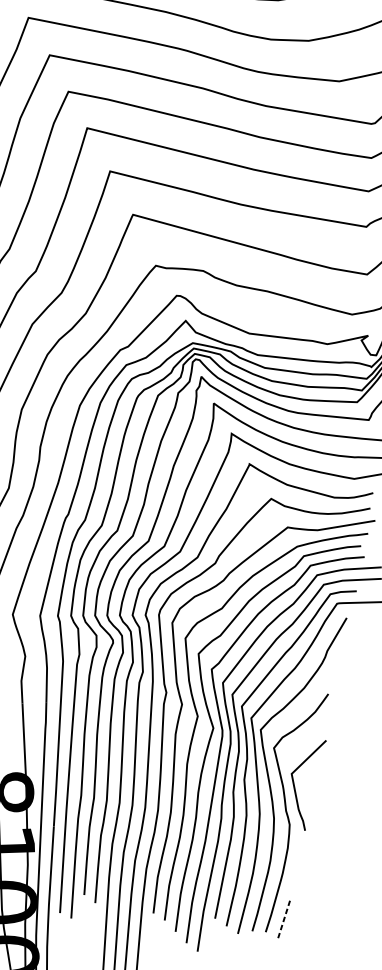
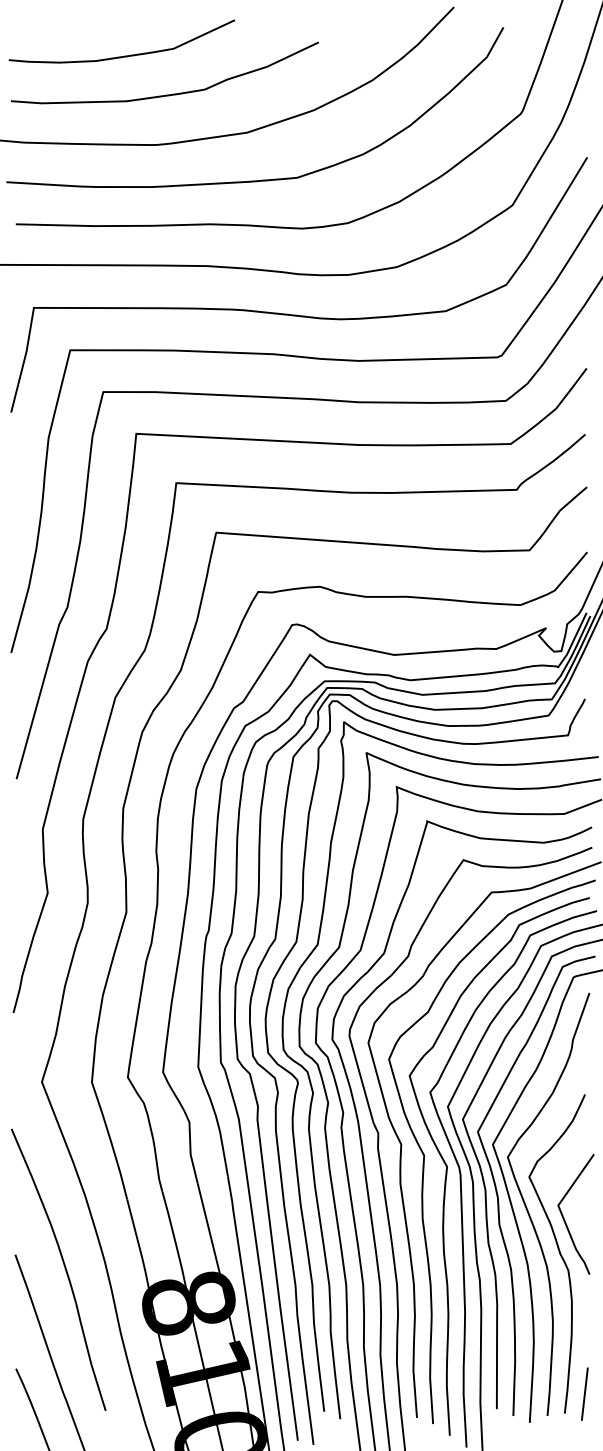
line: (283, 920) -> (584, 1394), dashed -> solid

